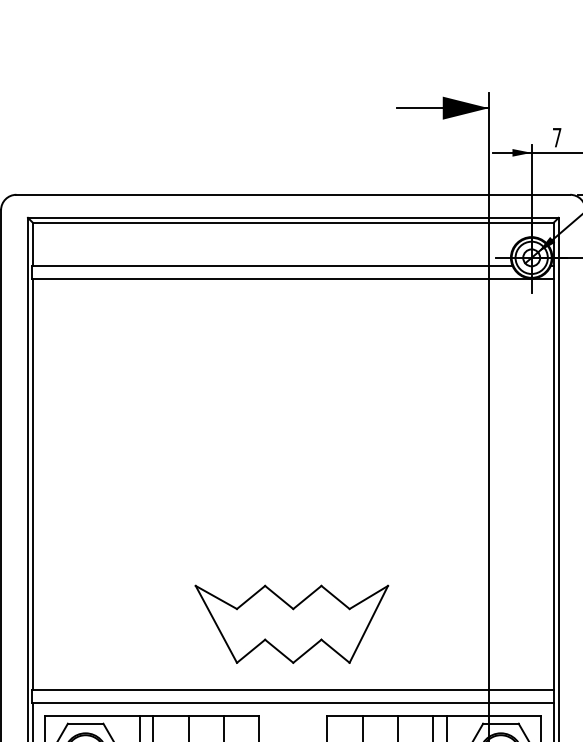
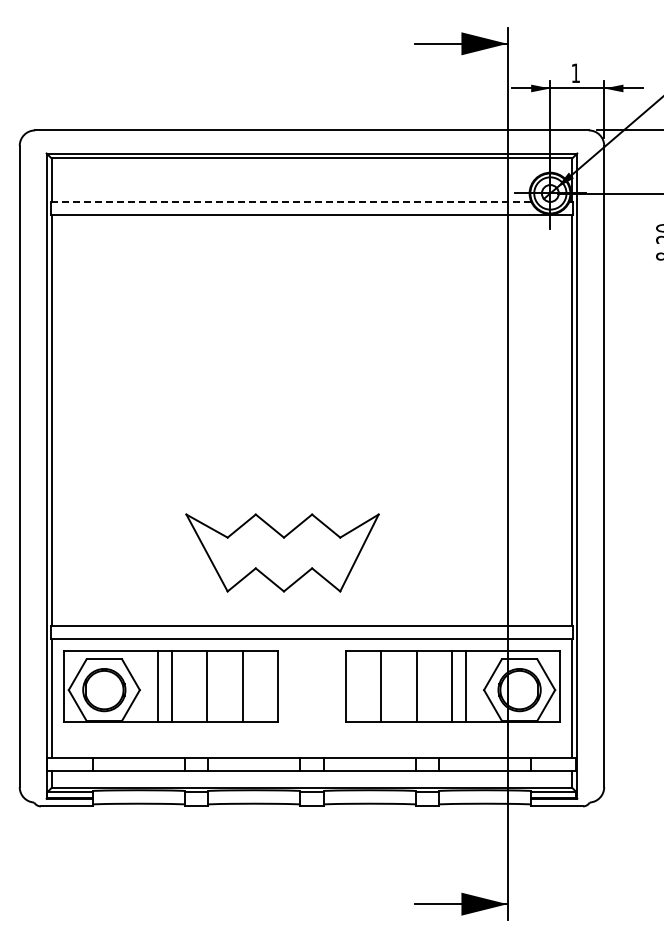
text: (556, 136) -> (575, 72), 7 -> 1
line: (272, 265) -> (291, 201), solid -> dashed
part: (291, 623) -> (282, 552), moved

